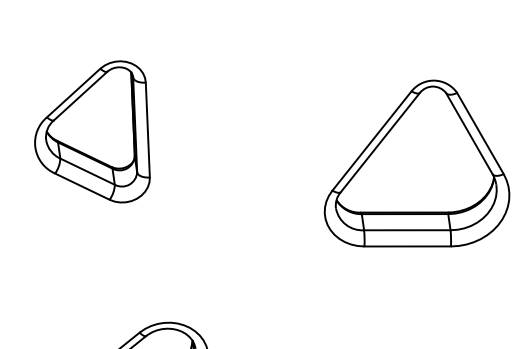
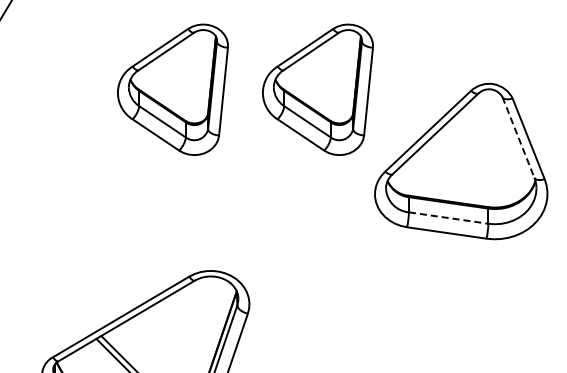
part: (247, 113) -> (317, 89), added
line: (469, 133) -> (518, 137), solid -> dashed
line: (408, 230) -> (449, 218), solid -> dashed

